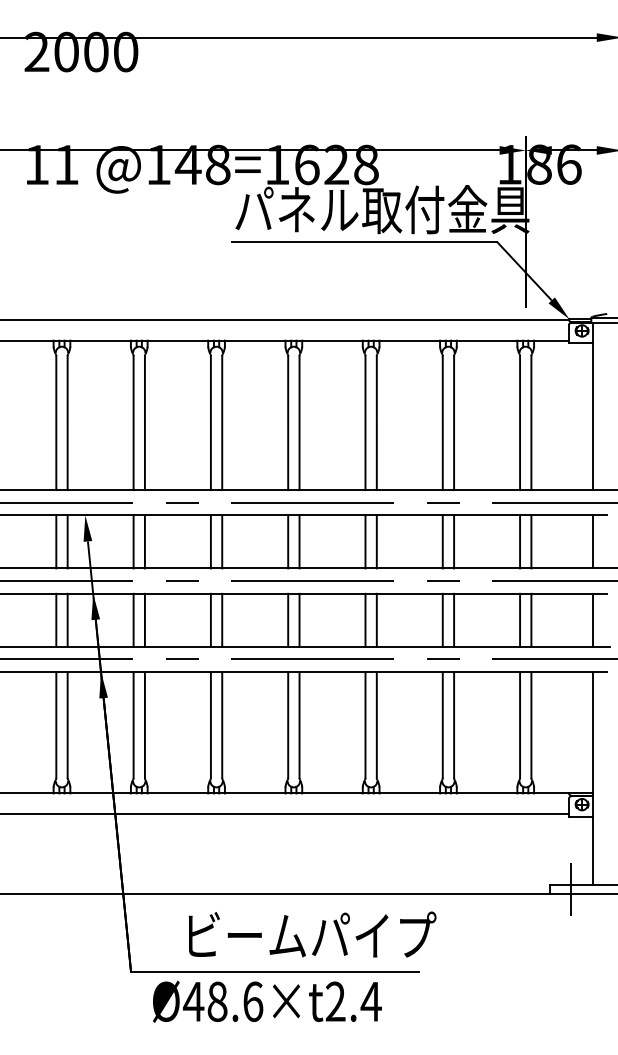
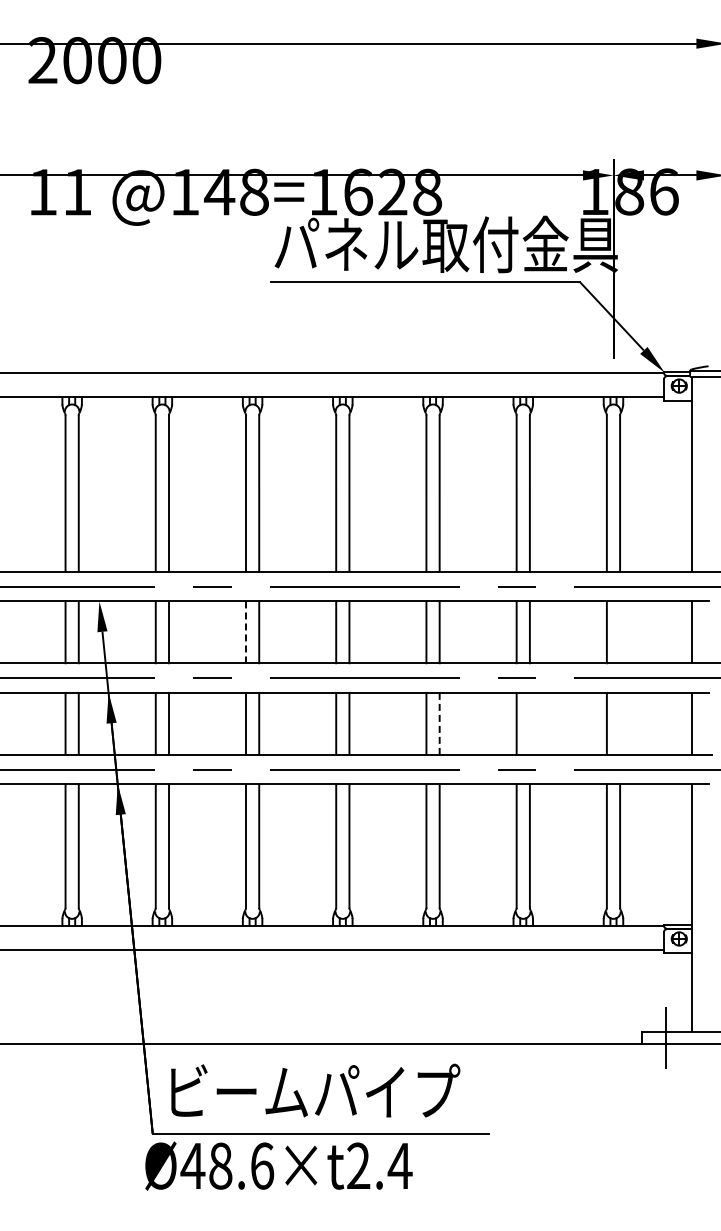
line: (210, 542) -> (245, 632), solid -> dashed
line: (531, 542) -> (620, 632), removed
line: (376, 620) -> (439, 723), solid -> dashed
line: (453, 620) -> (529, 723), removed
line: (531, 620) -> (620, 723), removed
text: (312, 934) -> (315, 1090), moved
text: (267, 1001) -> (278, 1165), moved

